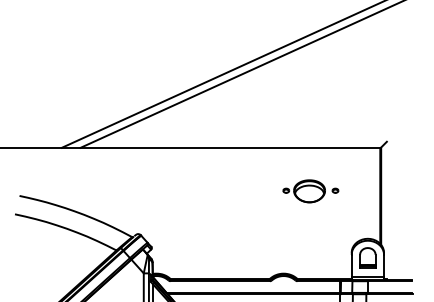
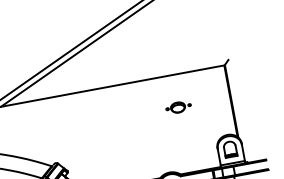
part: (310, 191) -> (178, 107), size x0.6

